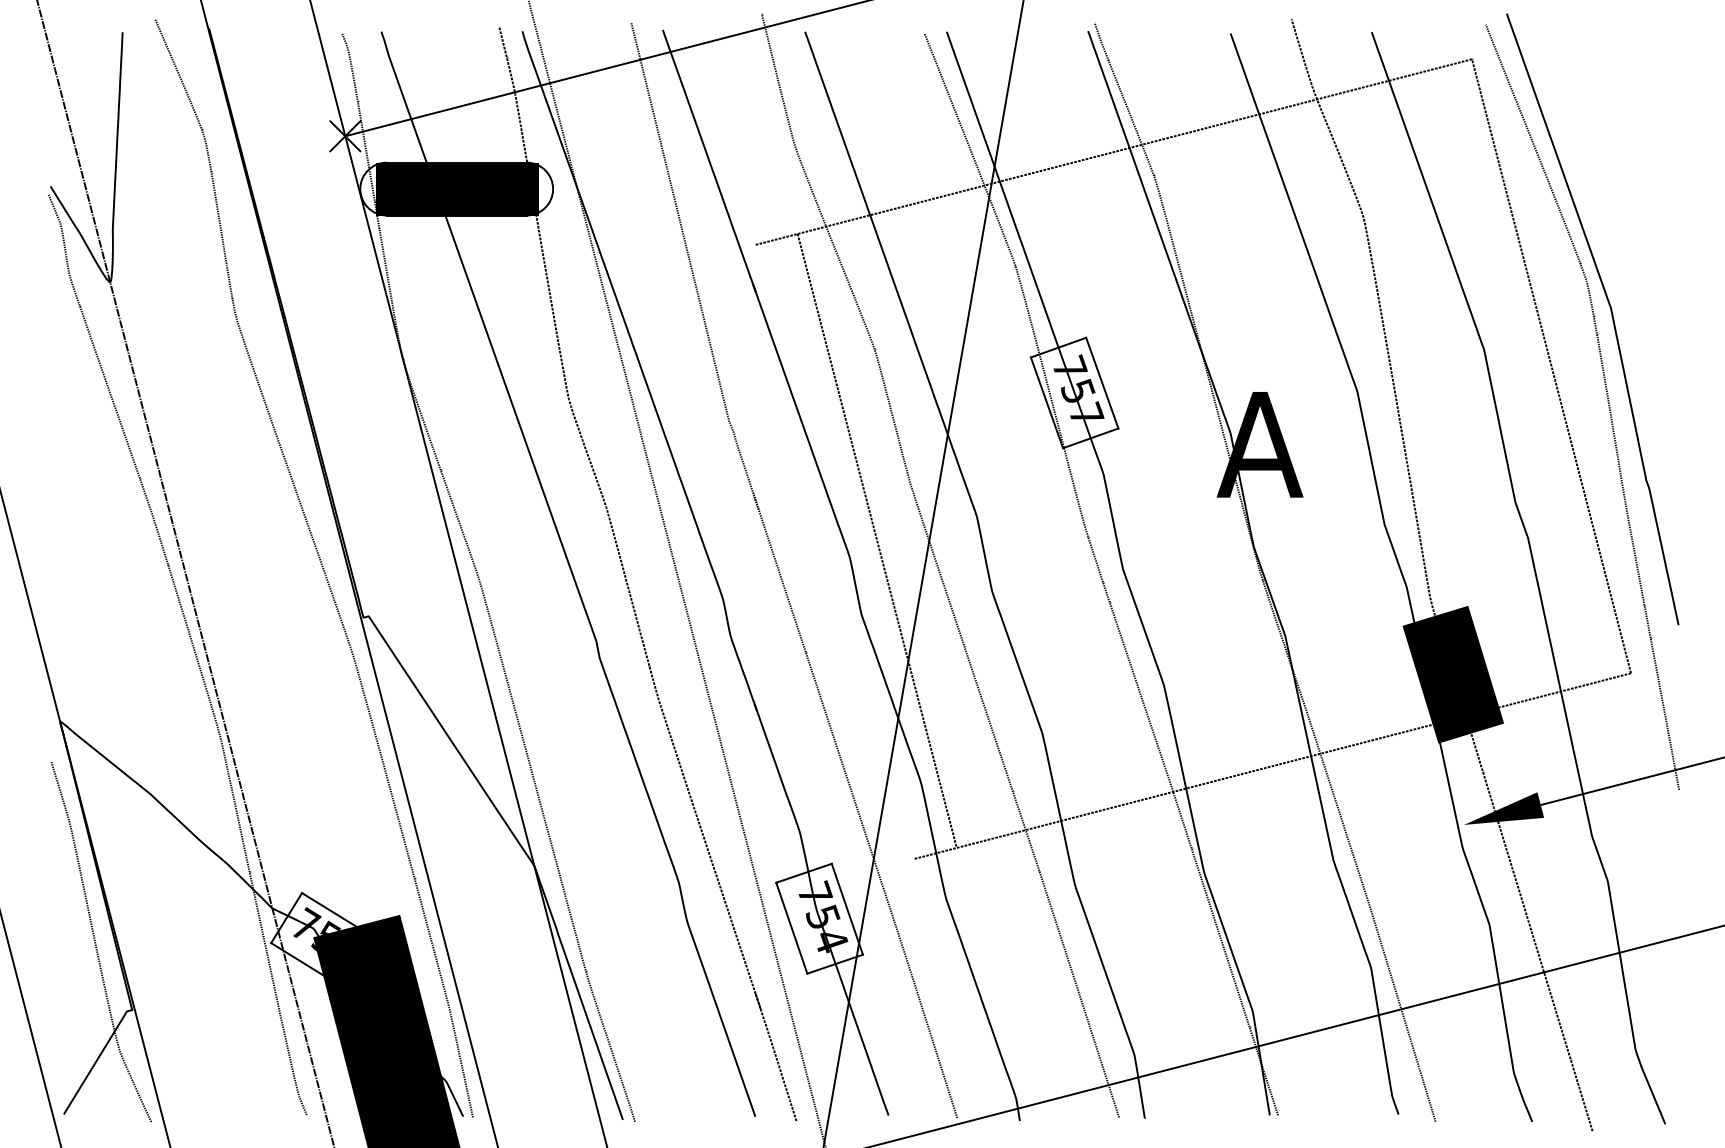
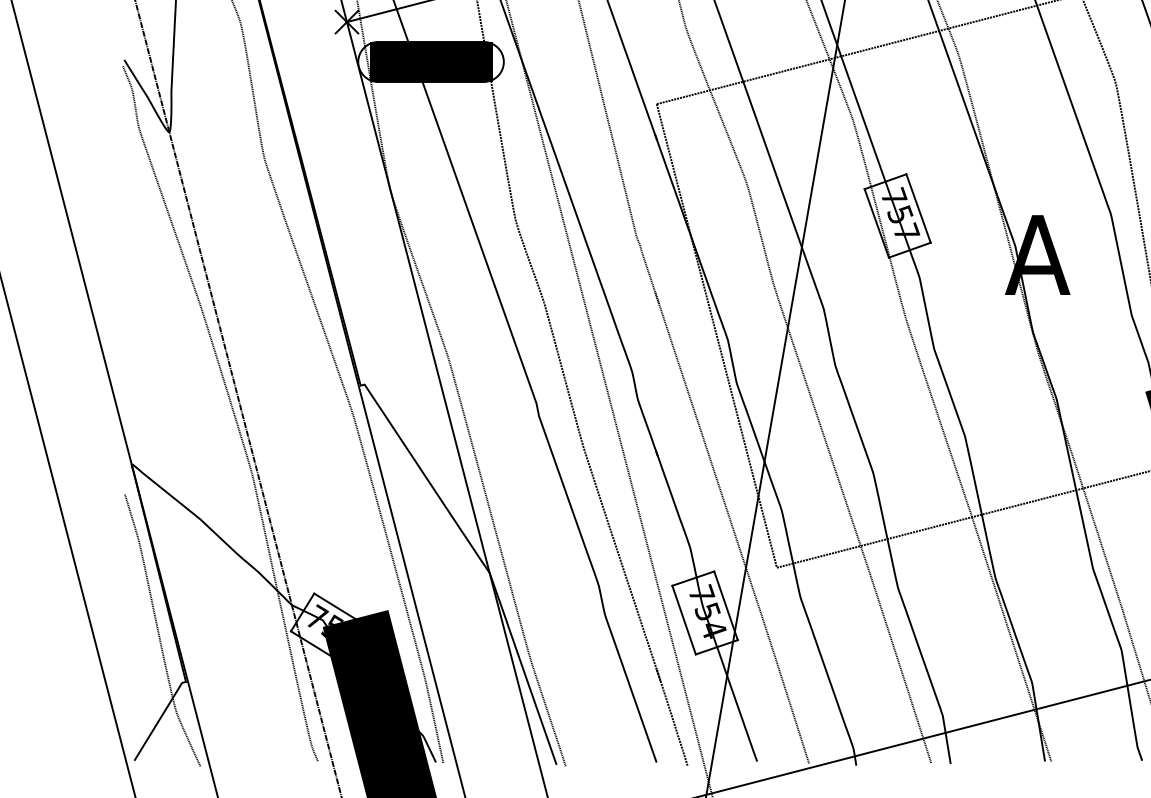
line: (876, 540) -> (716, 335), moved

